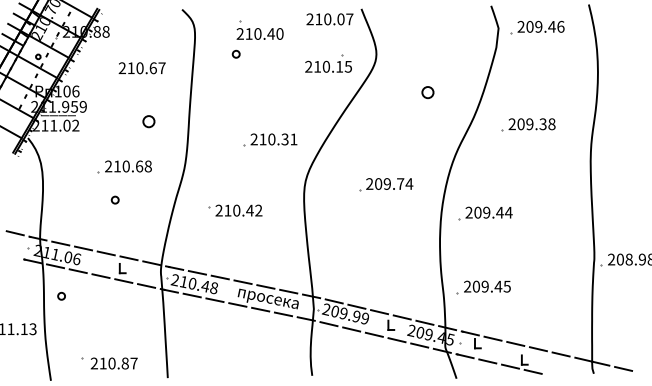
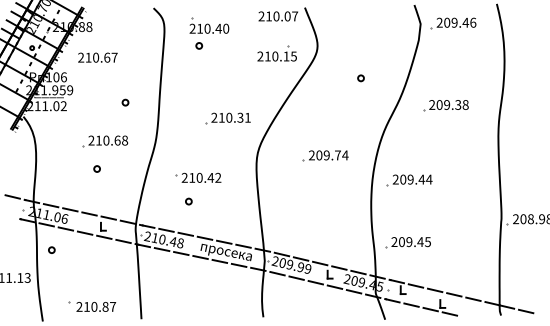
part: (260, 30) -> (209, 25), moved
text: (141, 68) -> (97, 57), moved
part: (427, 92) -> (360, 78), size x0.62
part: (148, 121) -> (125, 102), size x0.62
part: (223, 238) -> (188, 201), added

